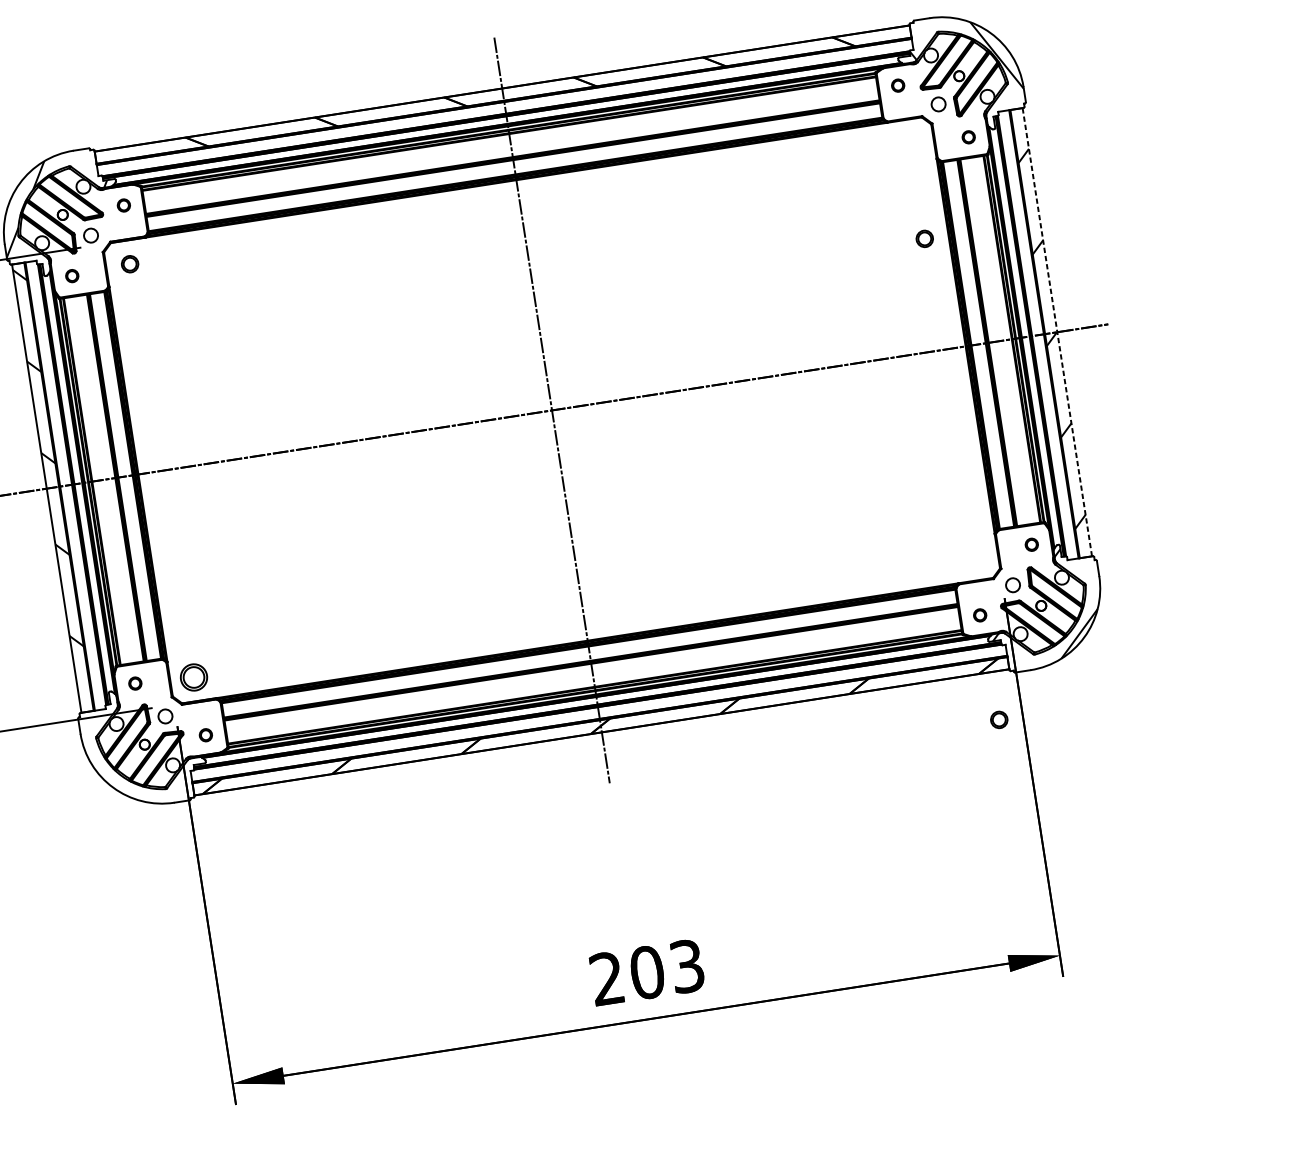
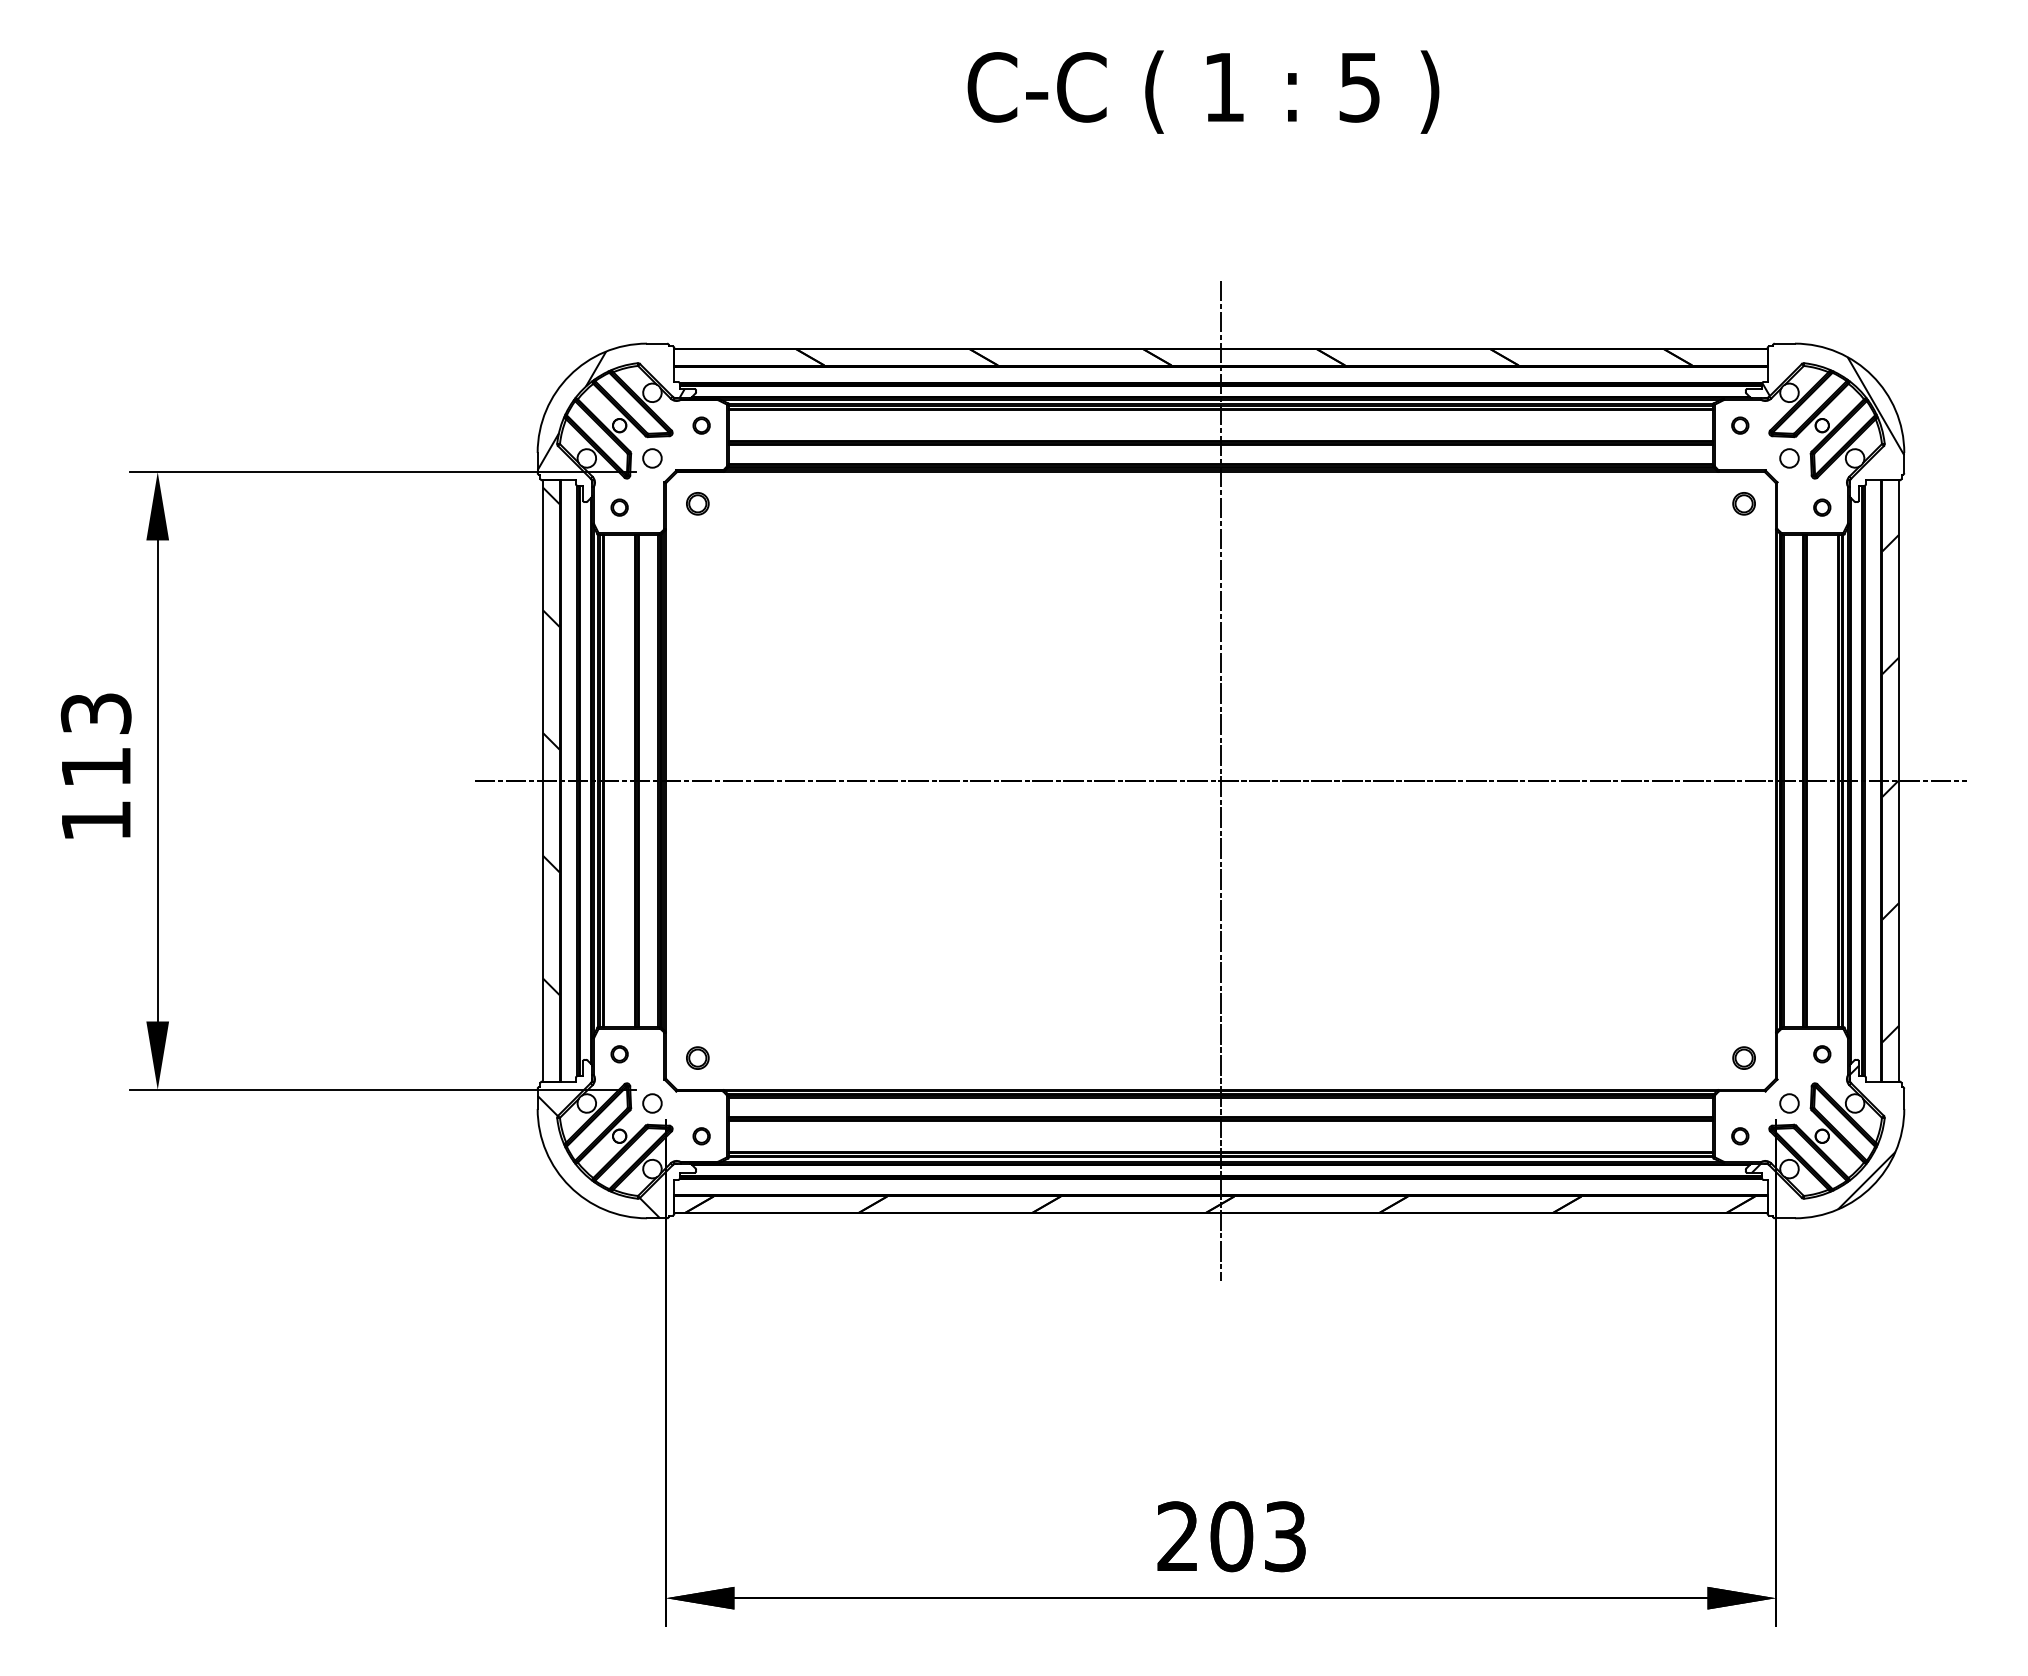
part: (924, 238) -> (1743, 503), moved
line: (1057, 331) -> (1898, 780), dashed -> solid
part: (193, 676) -> (697, 1057), size x0.62
part: (998, 719) -> (1743, 1057), moved
hatch: (131, 762) -> (598, 1156), added

